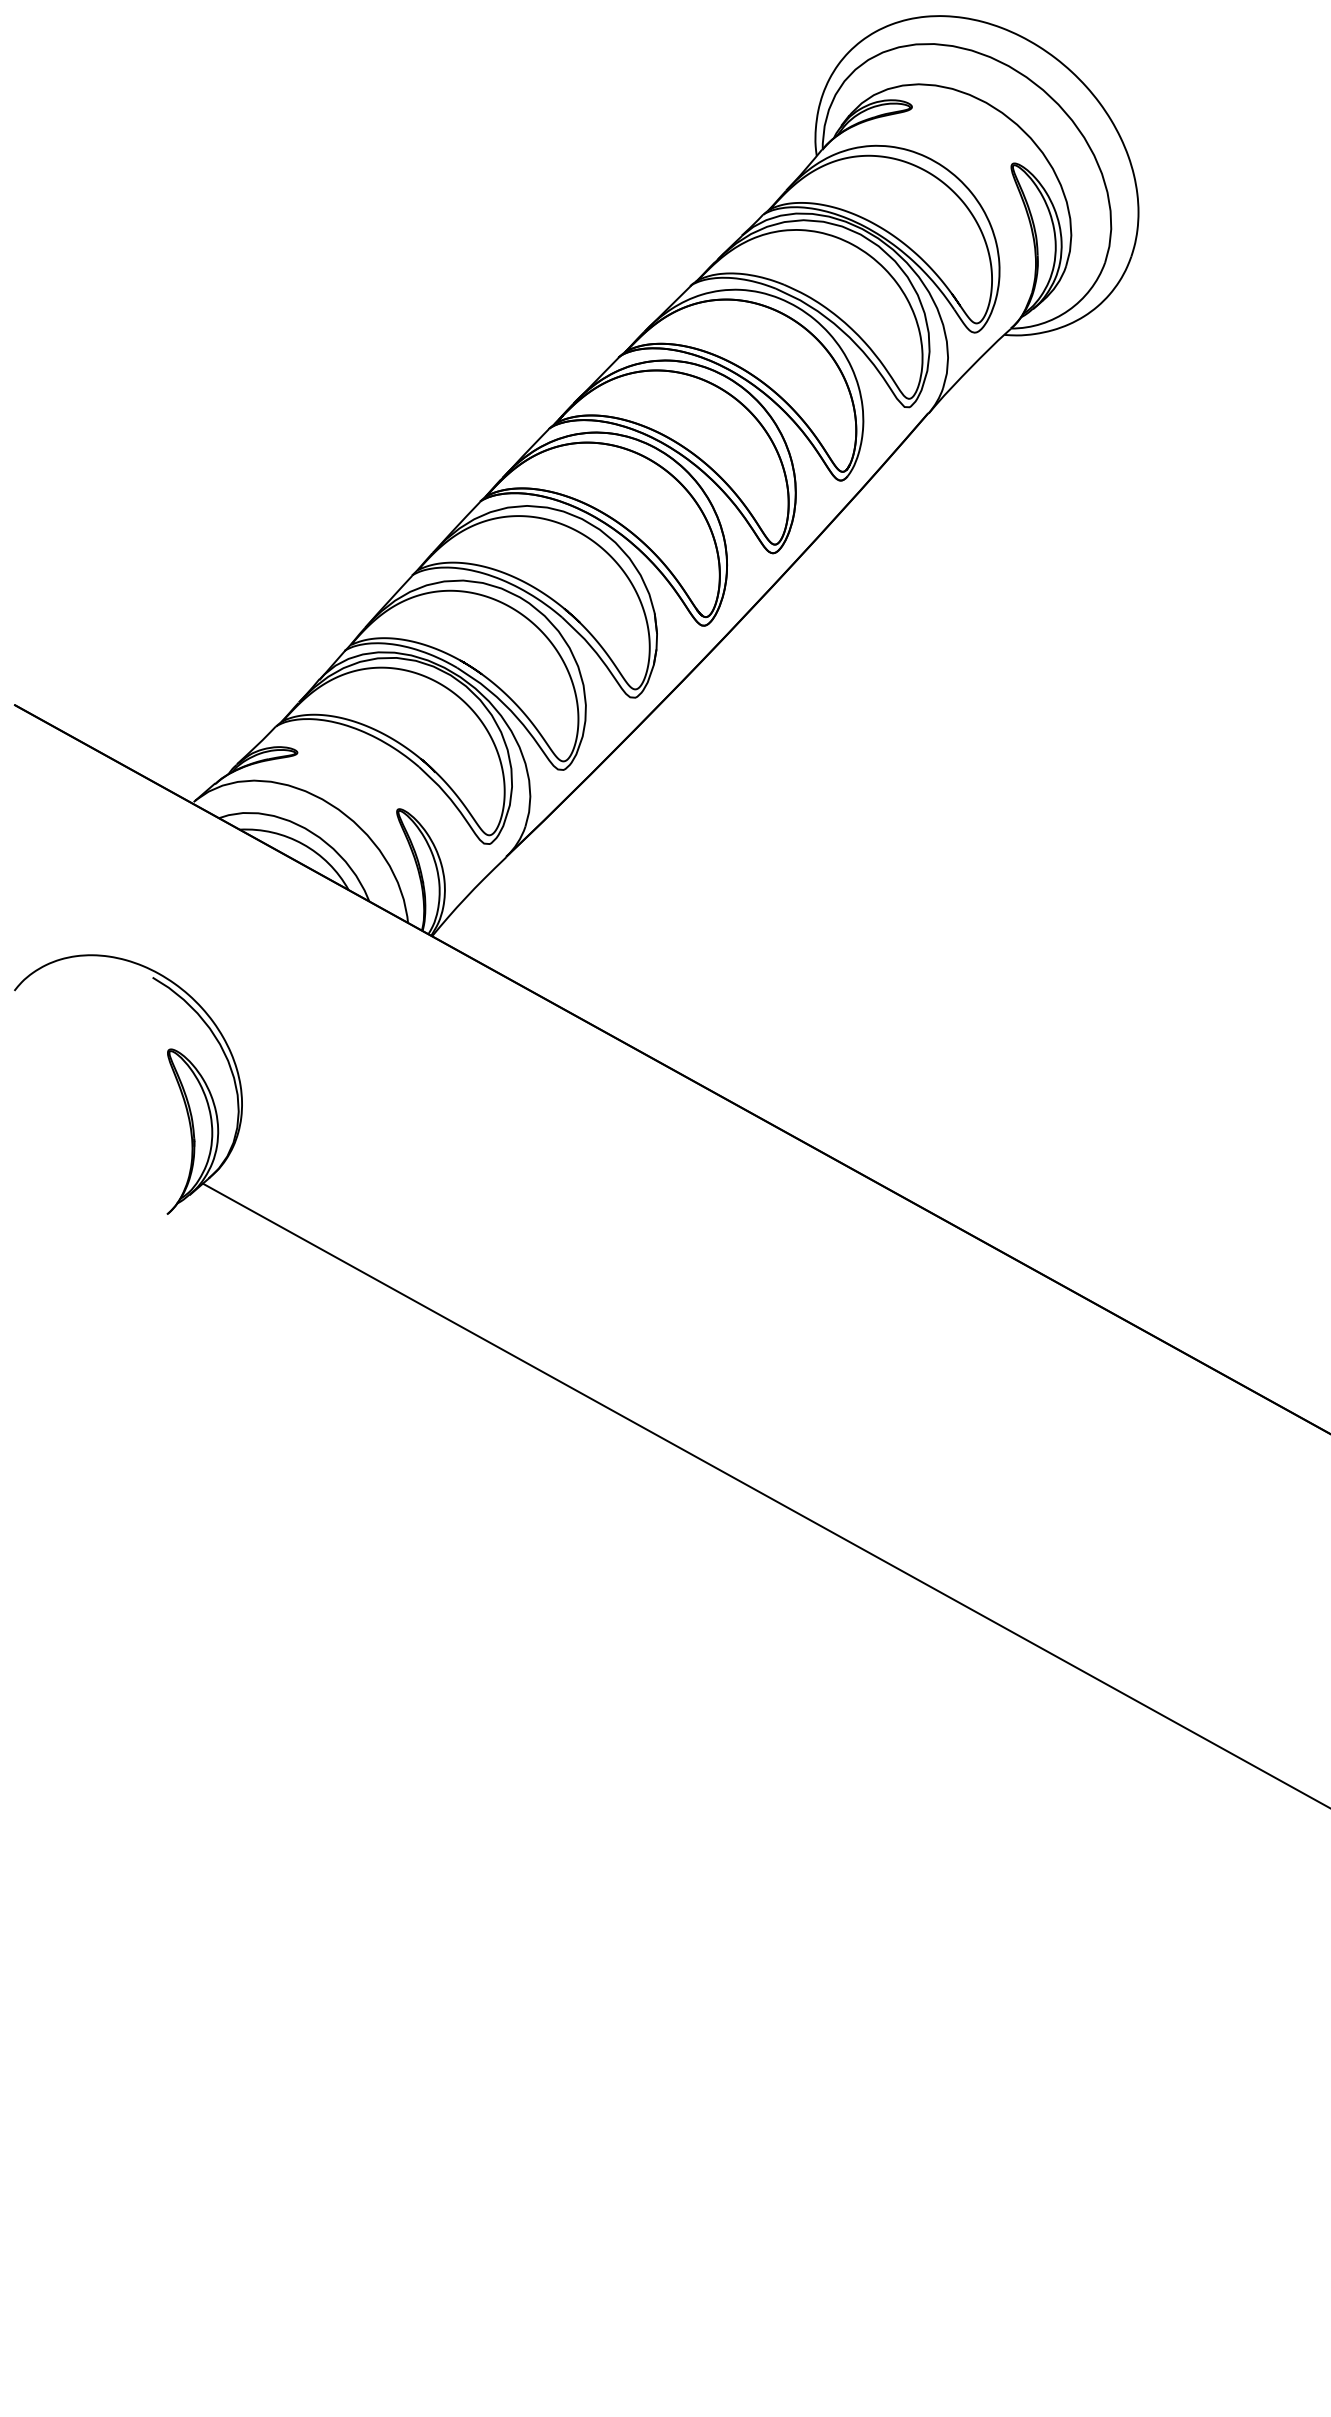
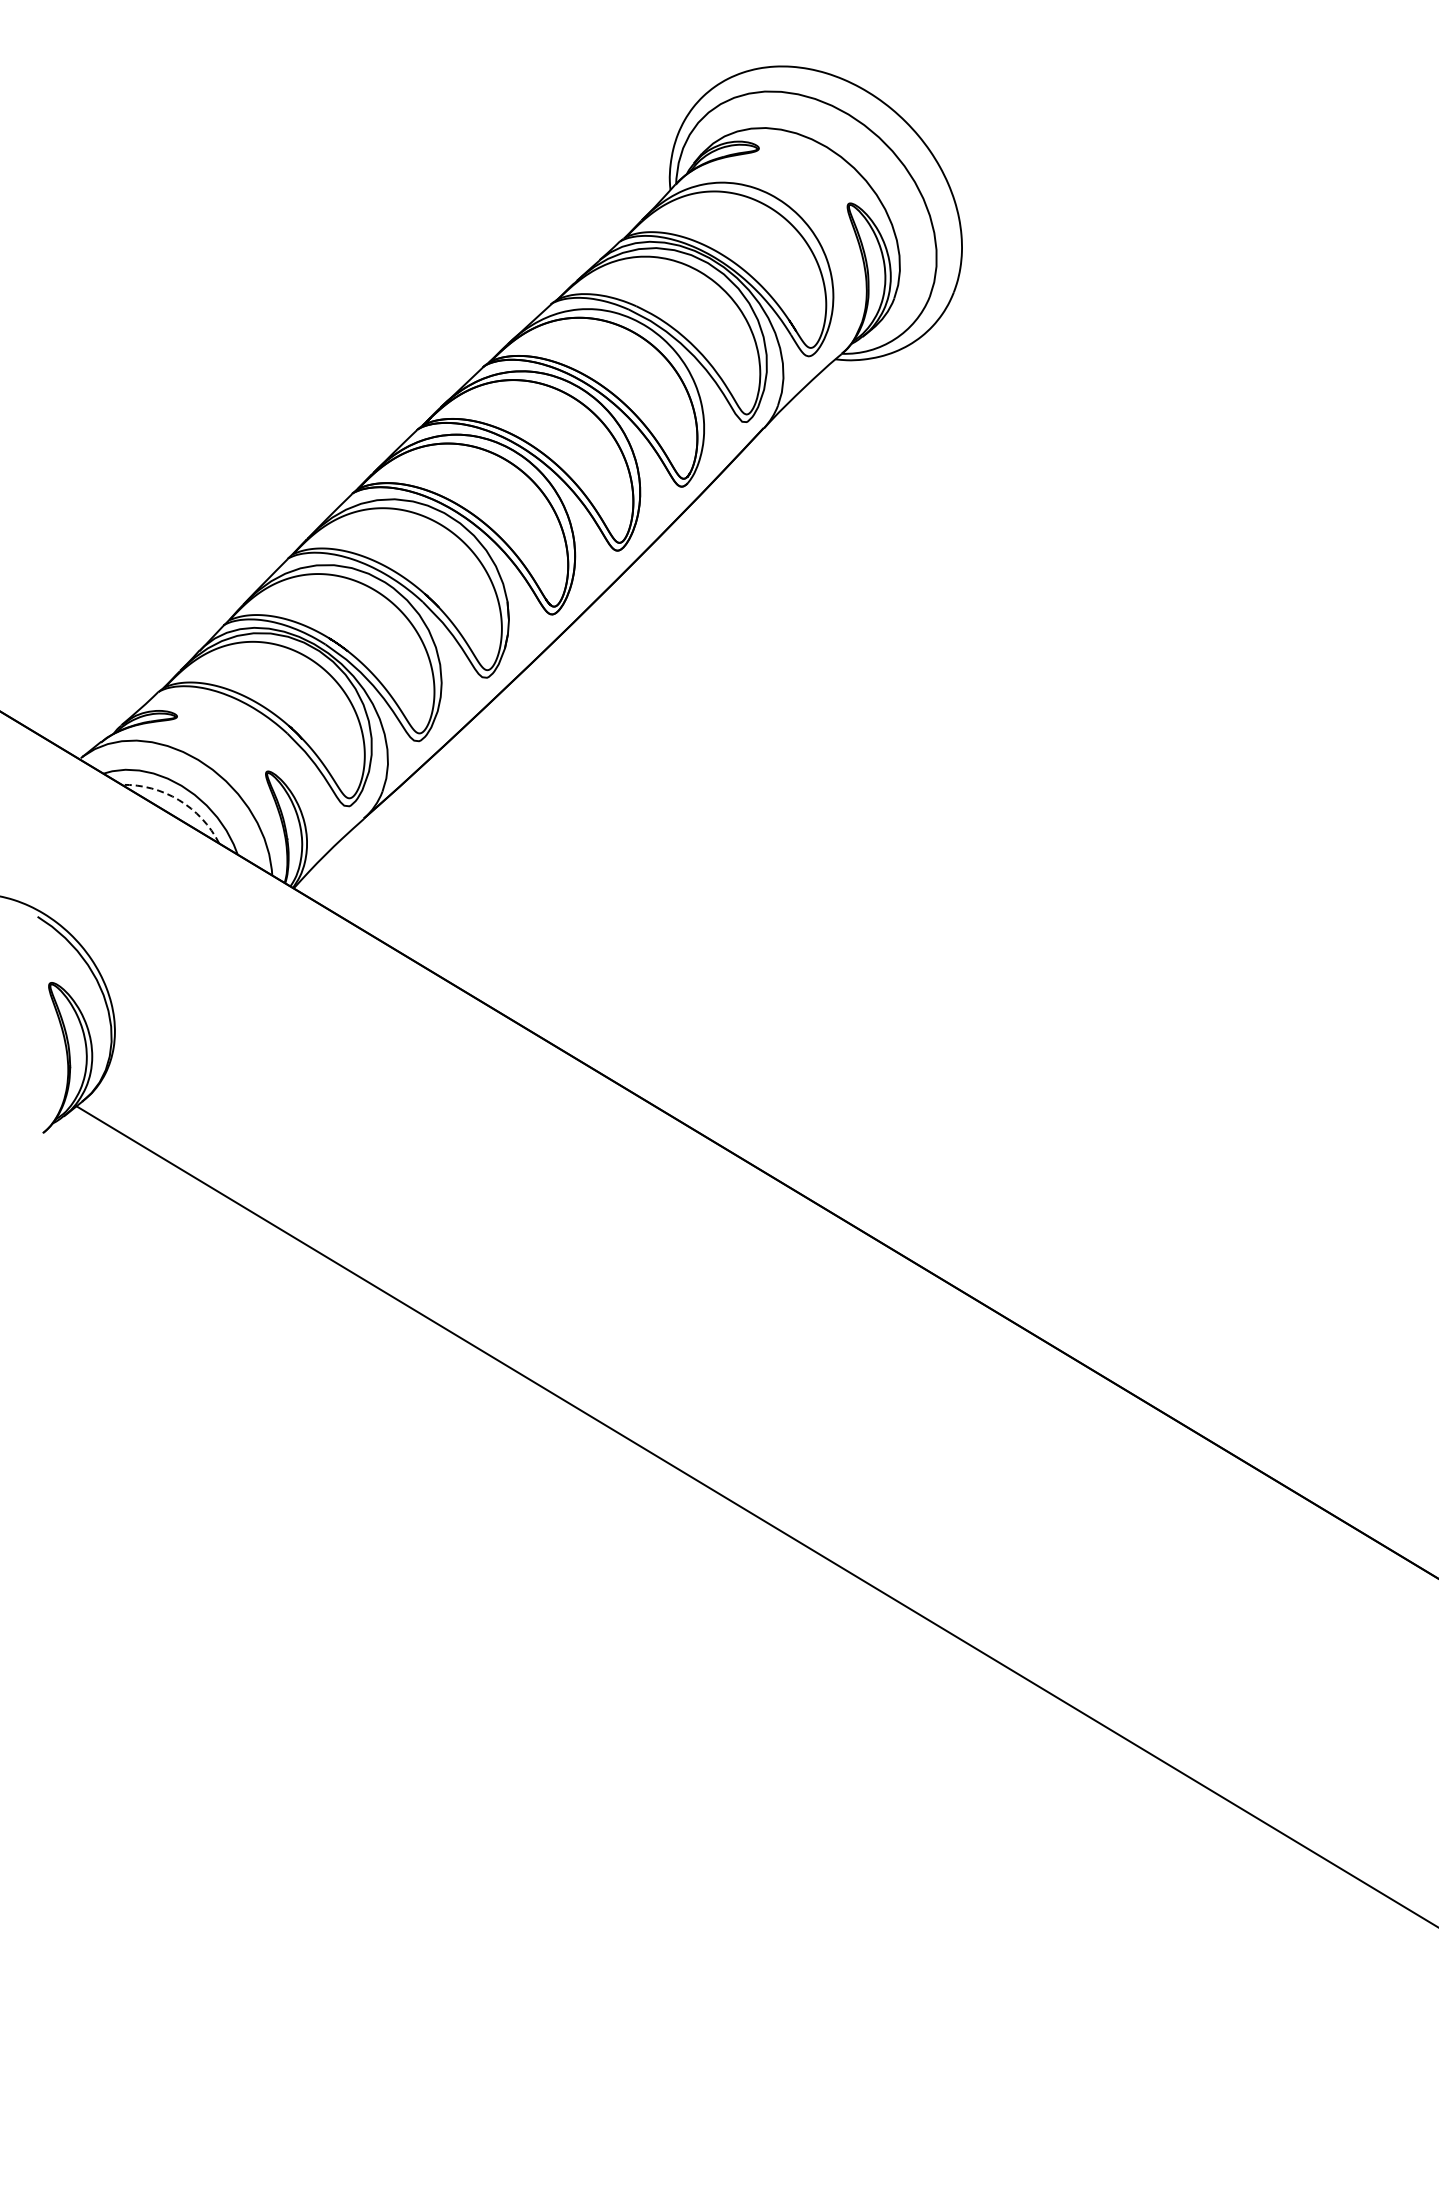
arc: (303, 844) -> (179, 800), solid -> dashed

